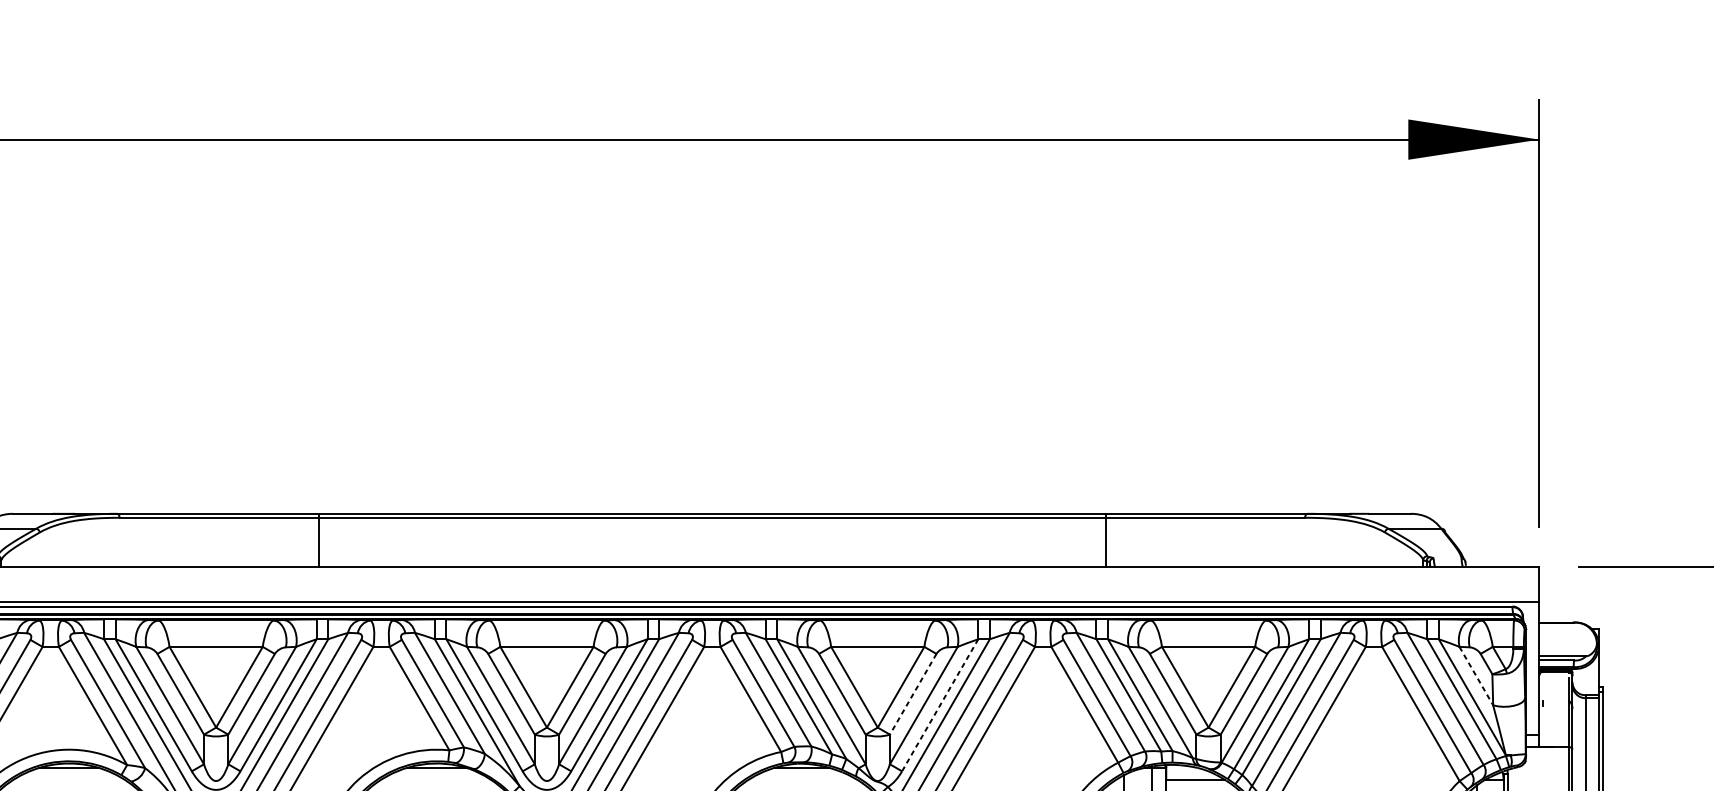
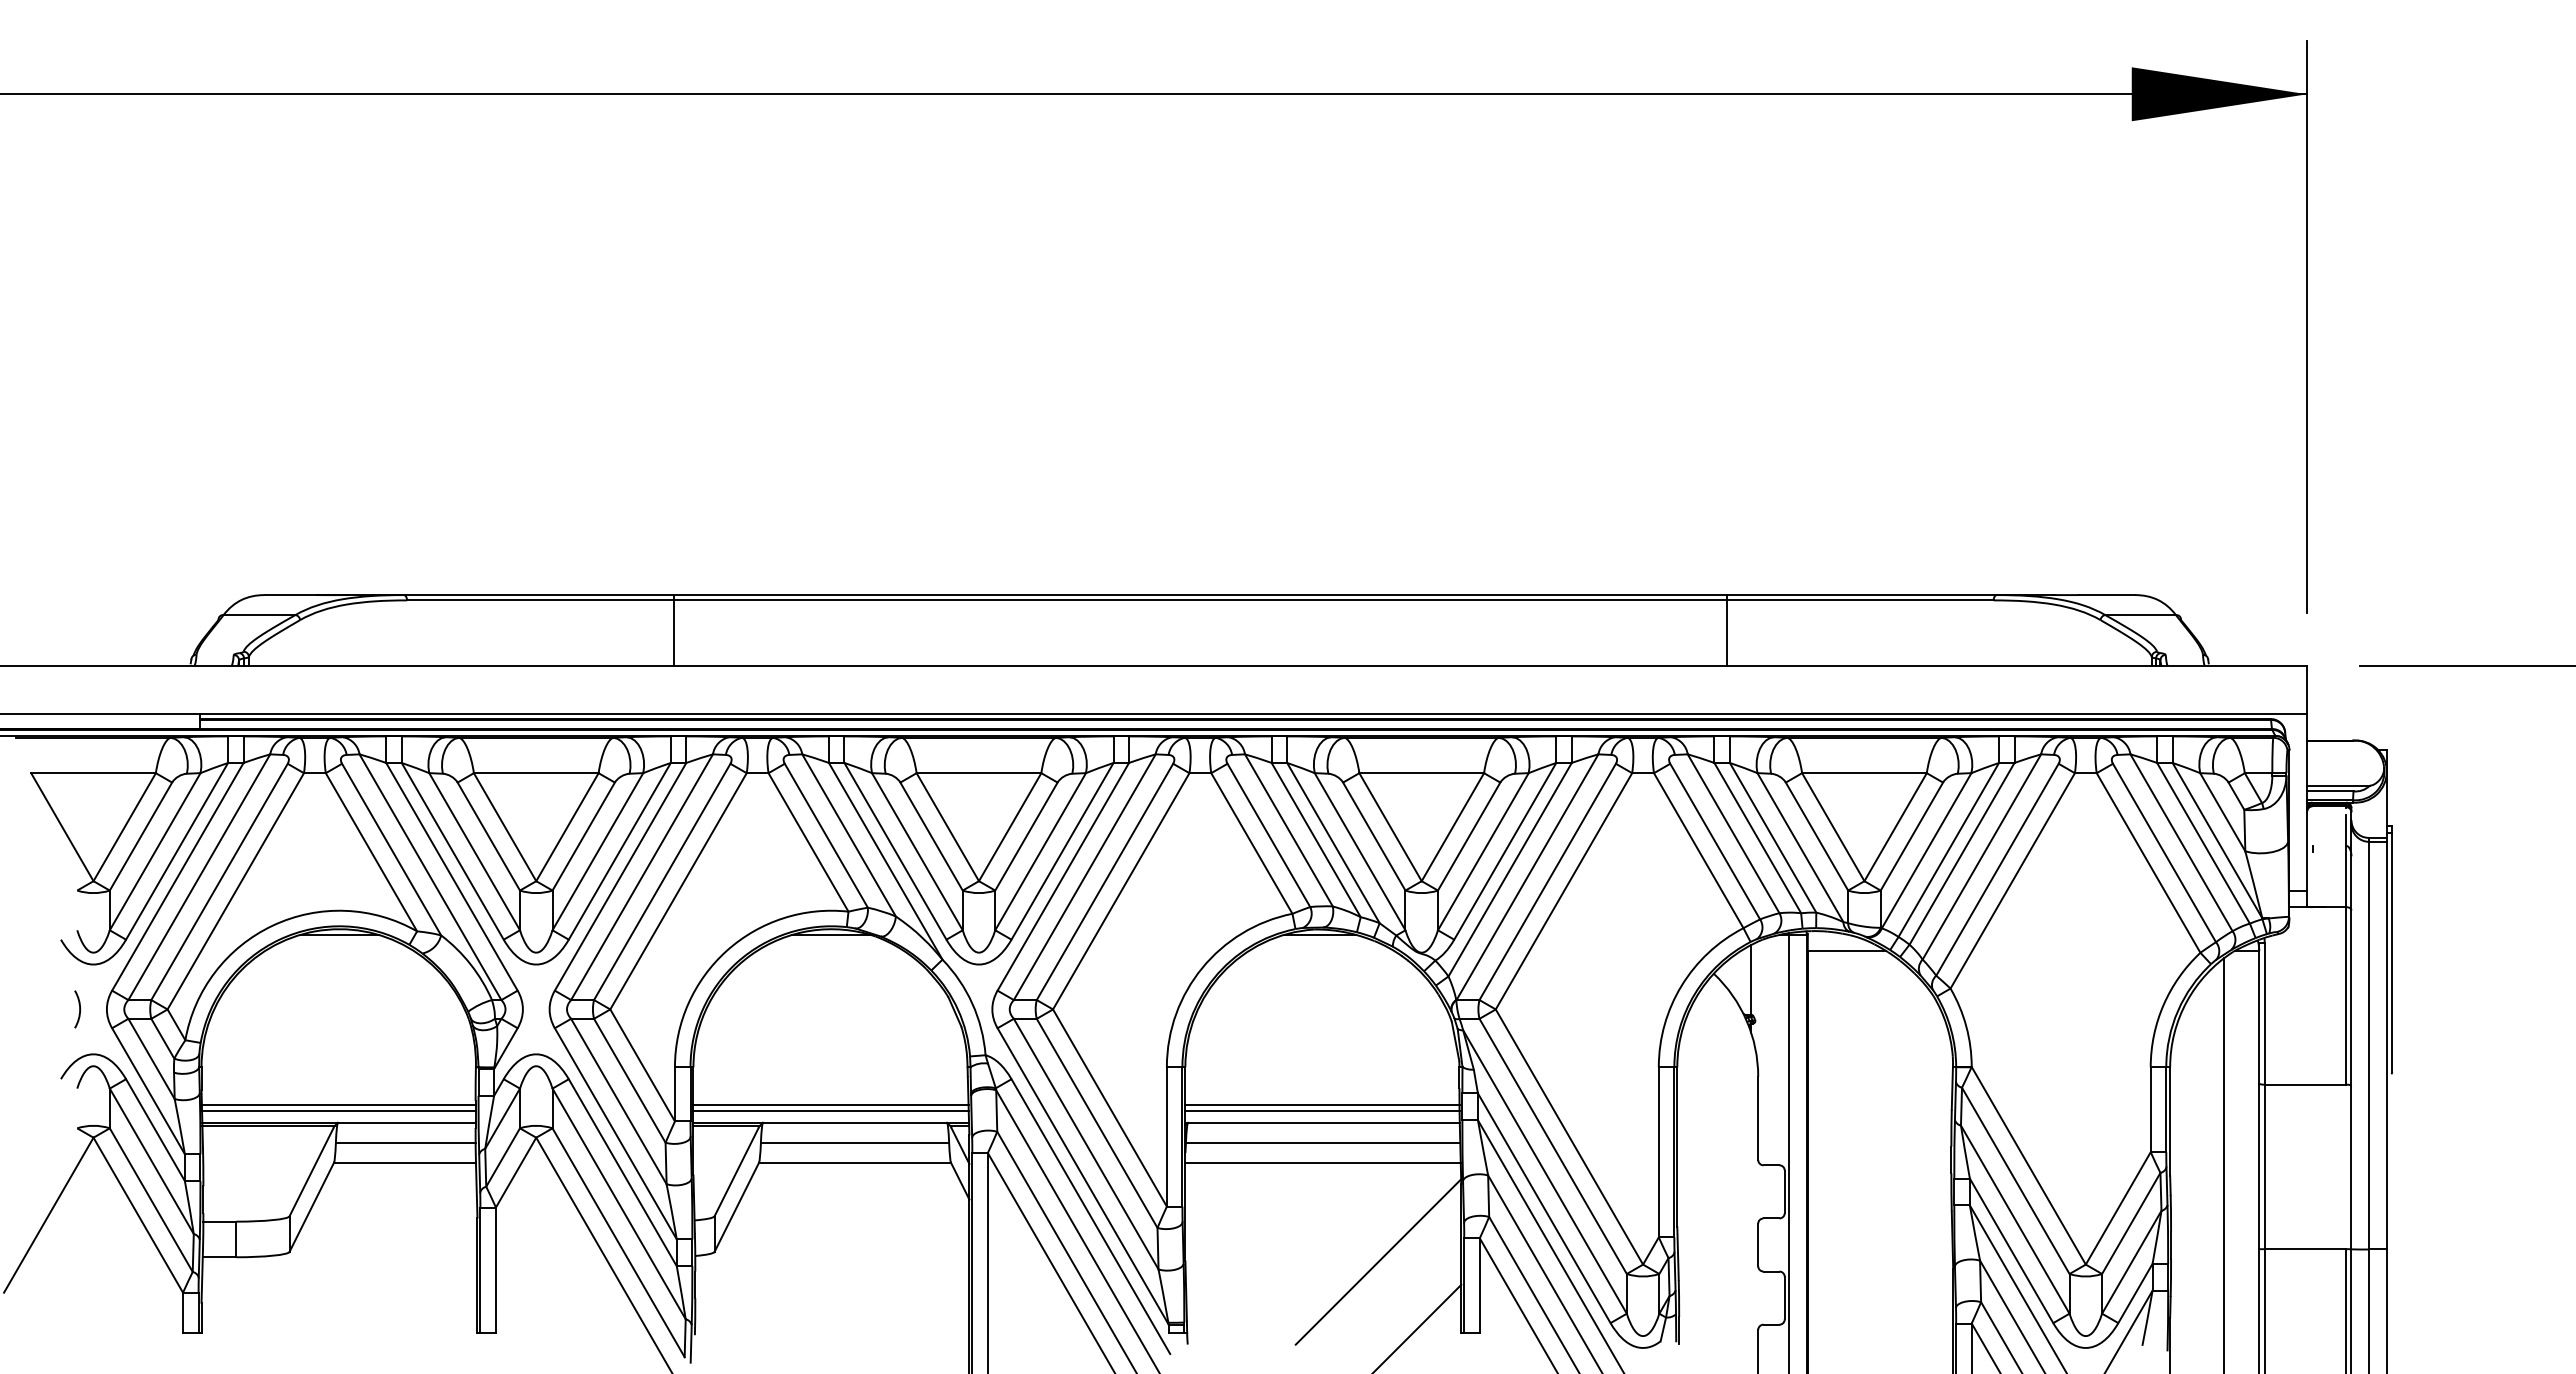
line: (1476, 676) -> (2223, 812), dashed -> solid
line: (912, 694) -> (1468, 837), dashed -> solid
line: (940, 705) -> (1505, 851), dashed -> solid

